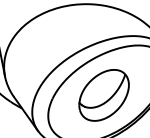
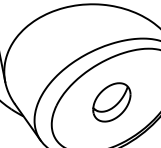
part: (103, 95) -> (111, 102), size x0.7

